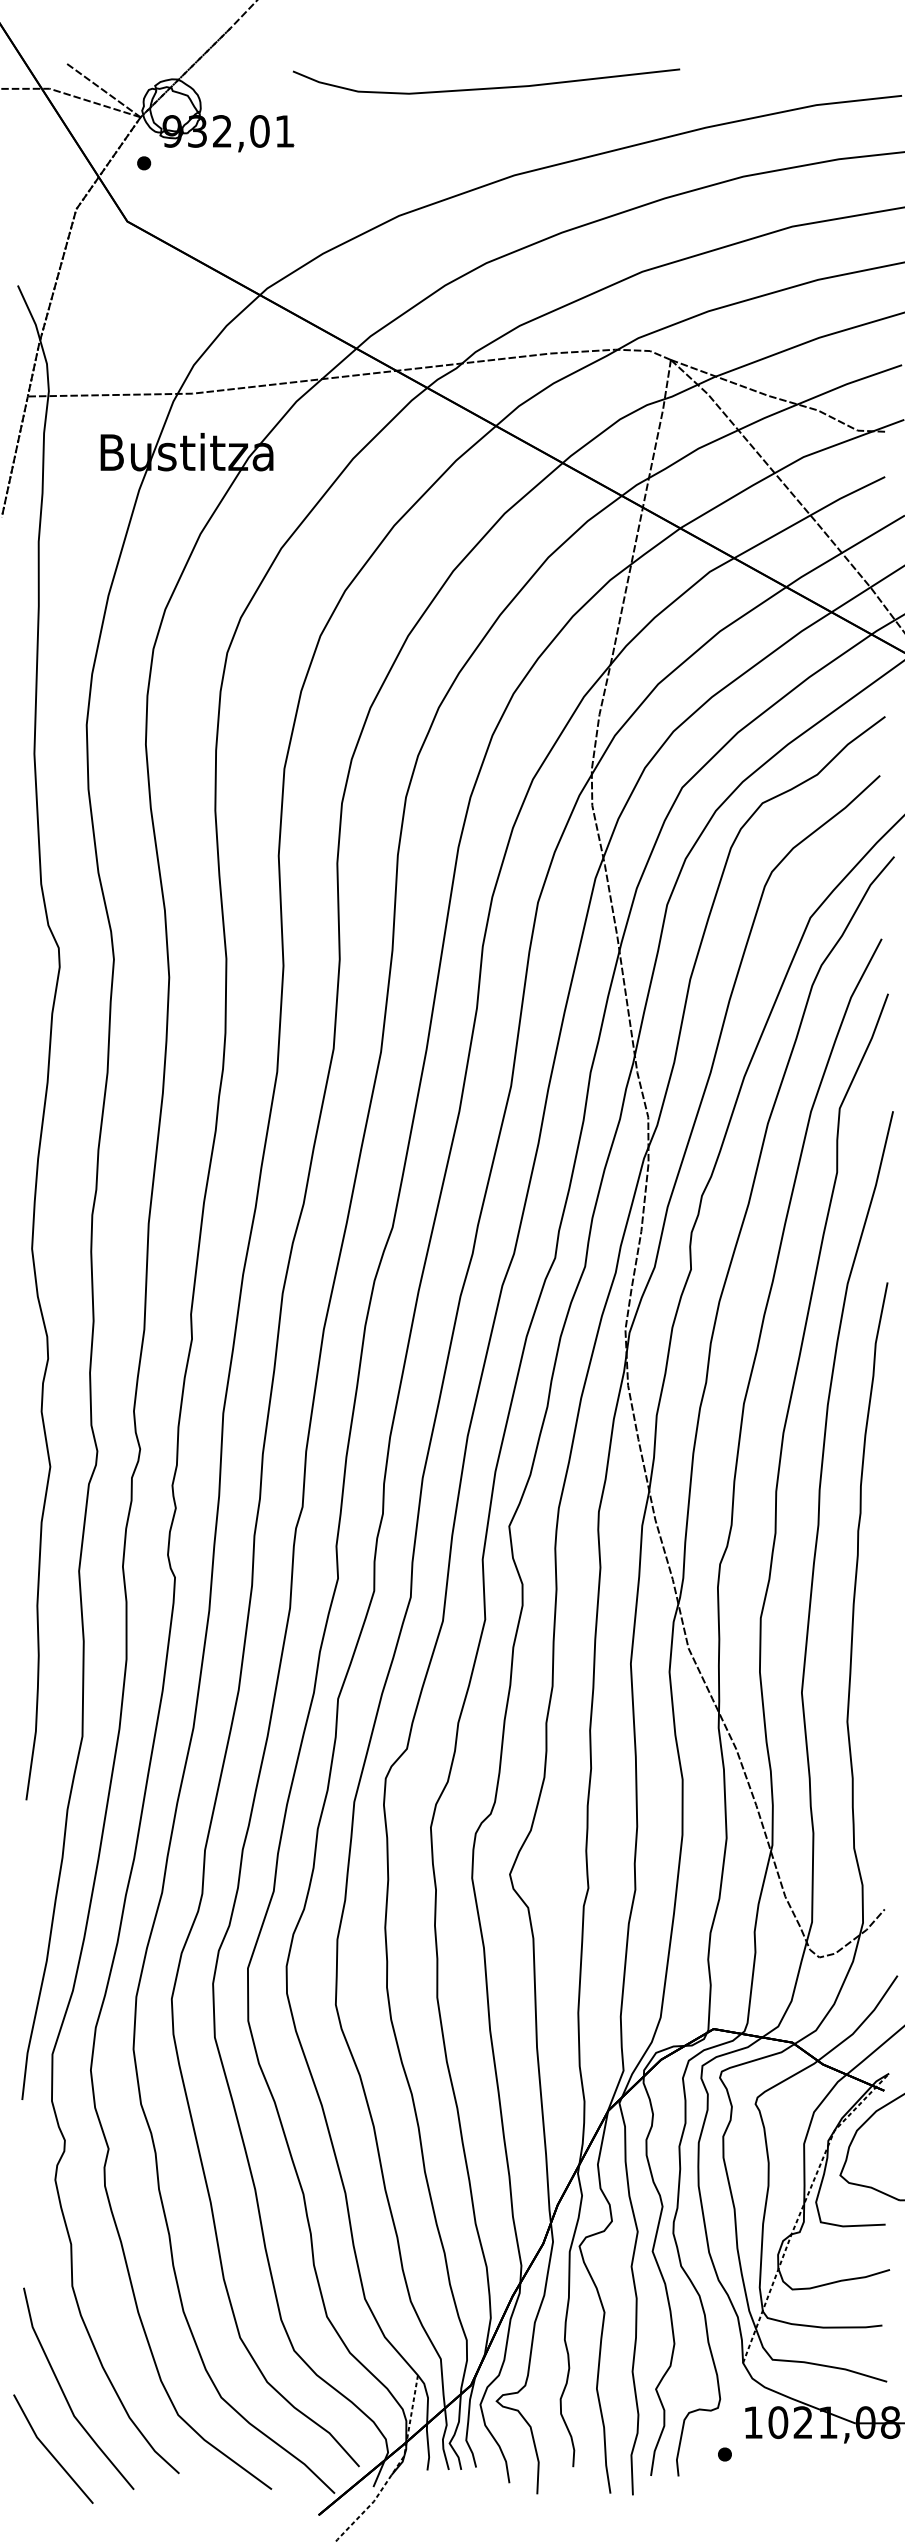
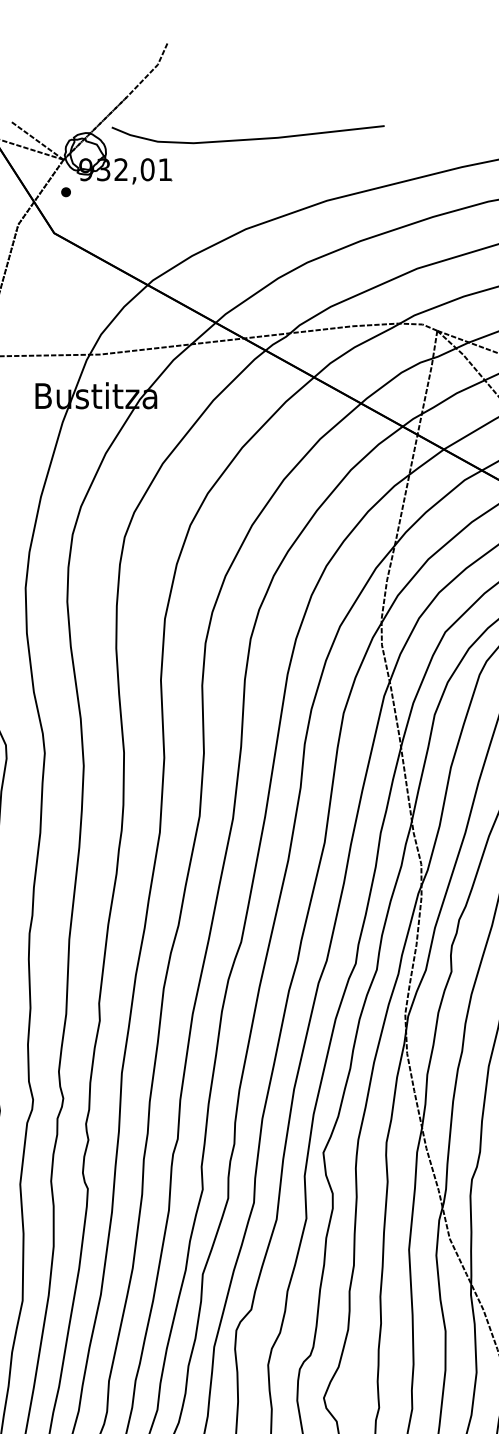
curve: (486, 87) -> (248, 138), moved

